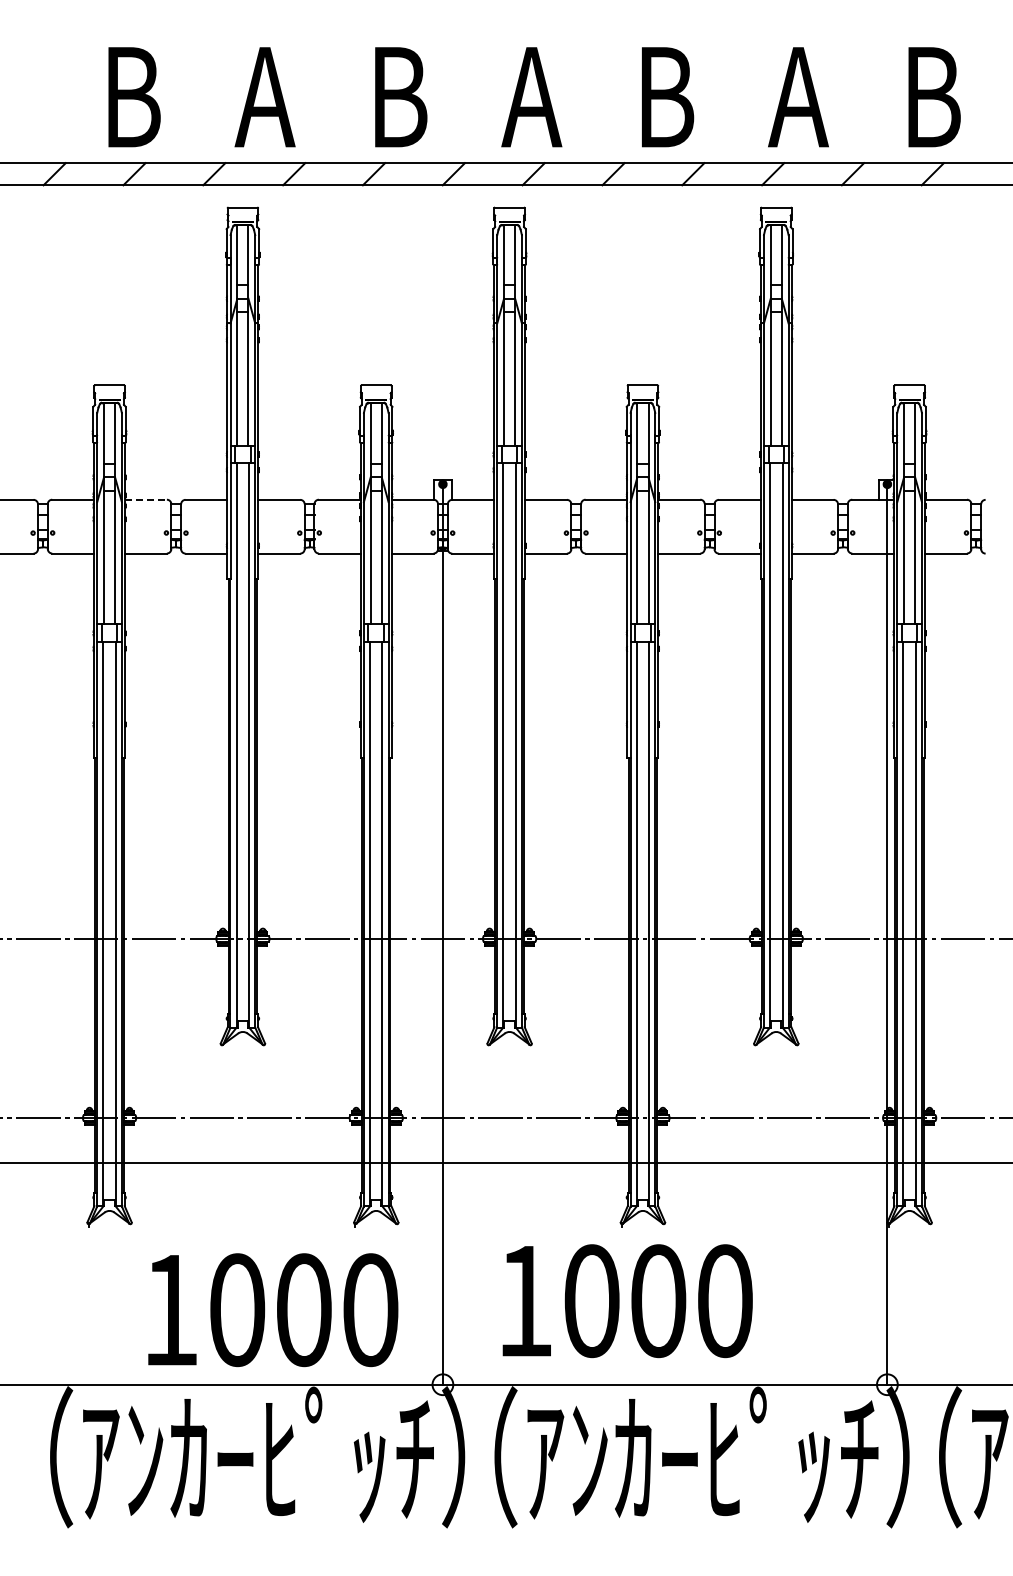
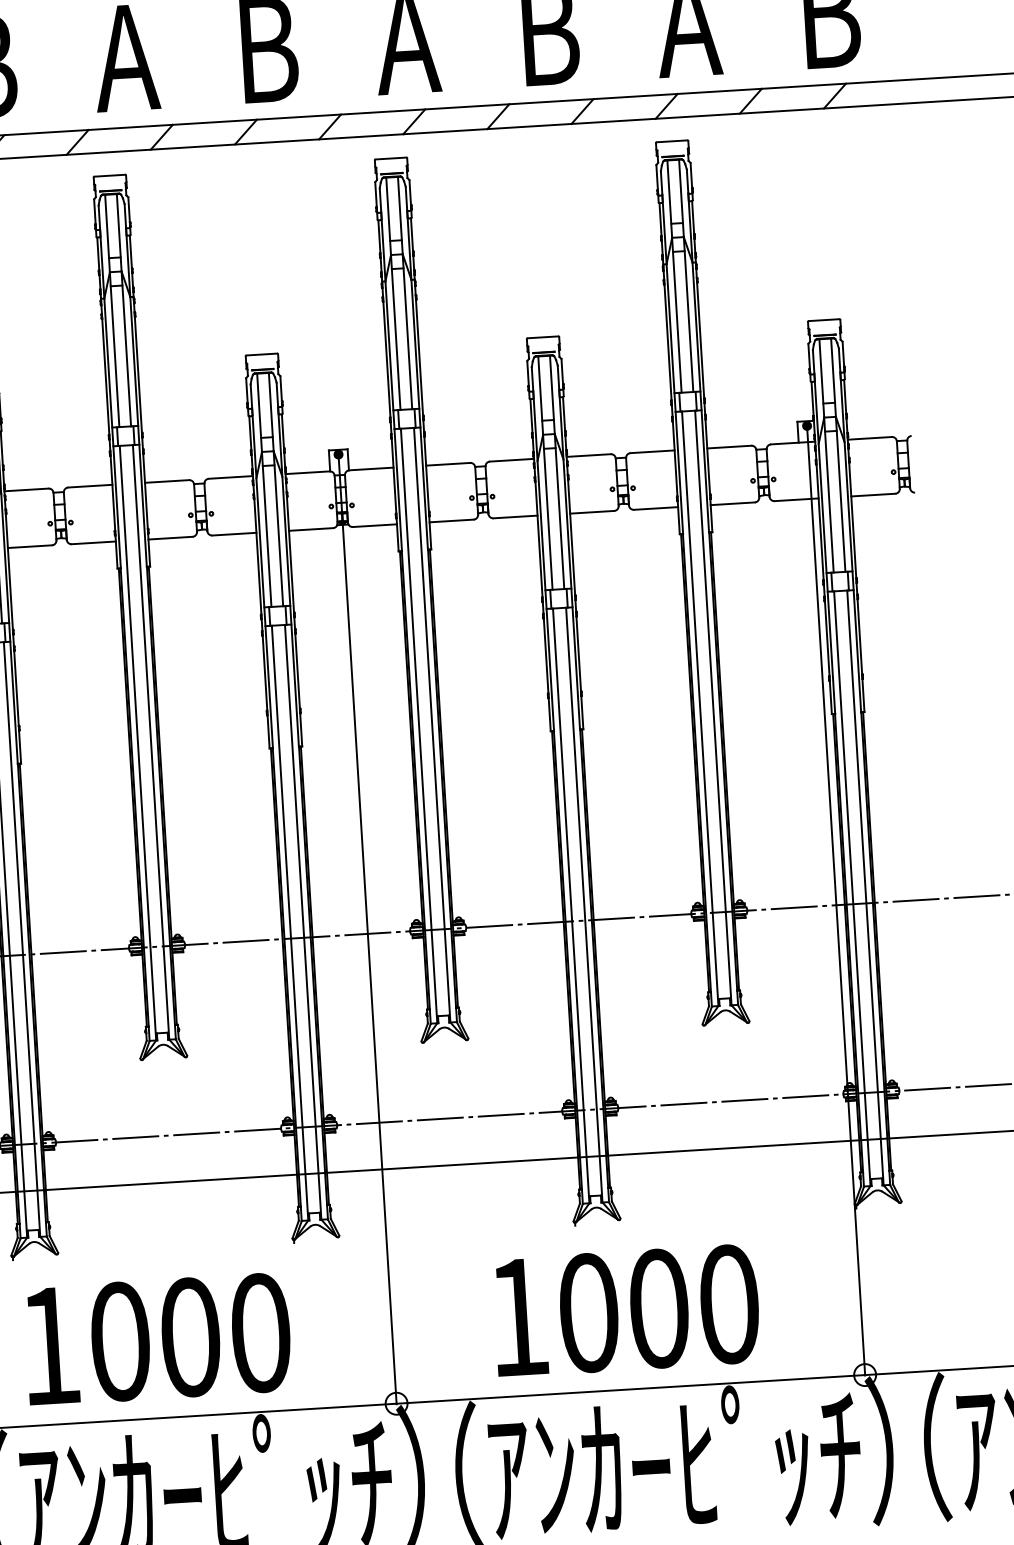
line: (145, 499) -> (26, 489), dashed -> solid
text: (627, 1301) -> (626, 1311), moved
text: (273, 1310) -> (158, 1339), moved

